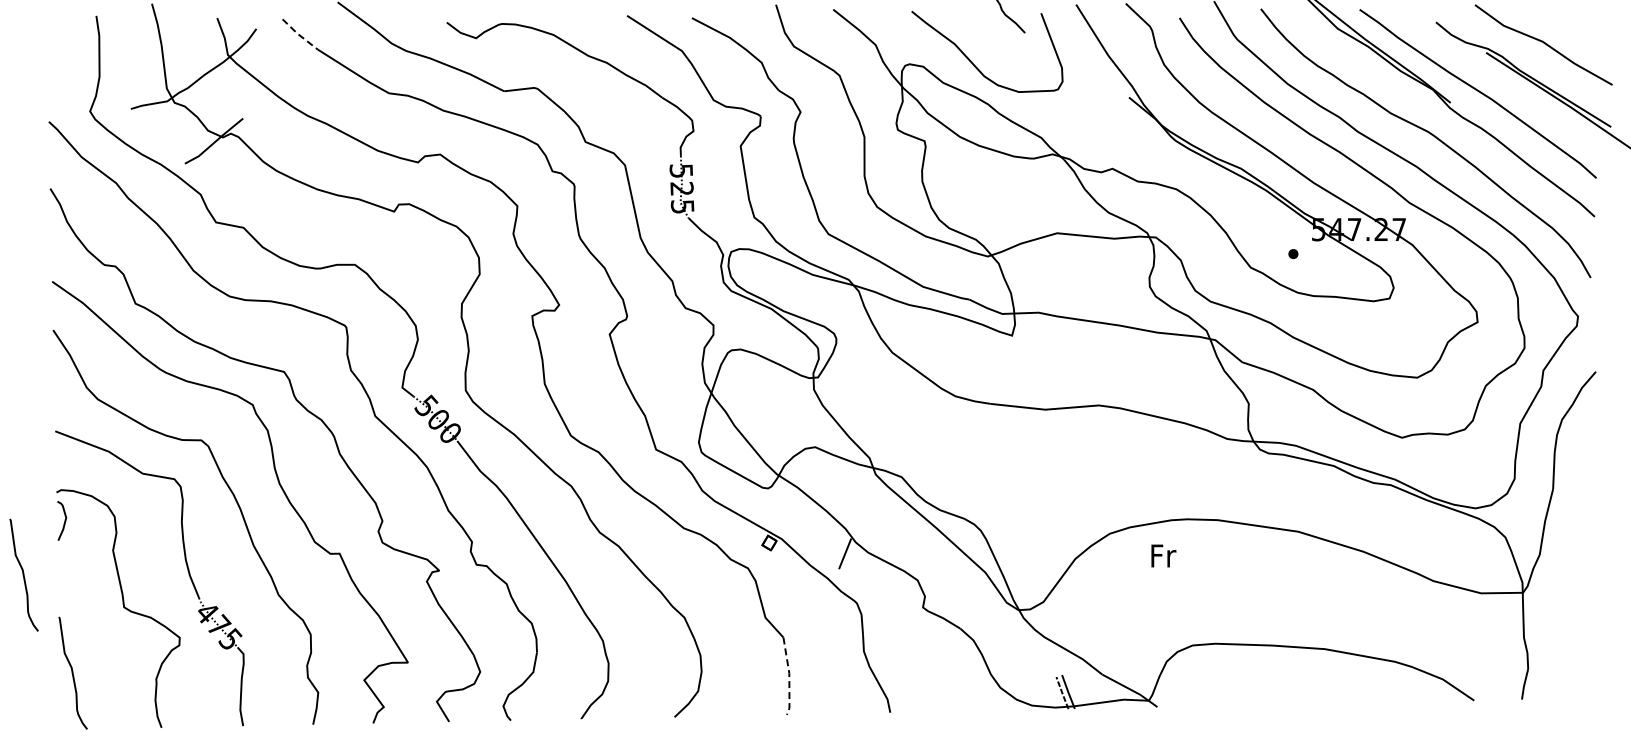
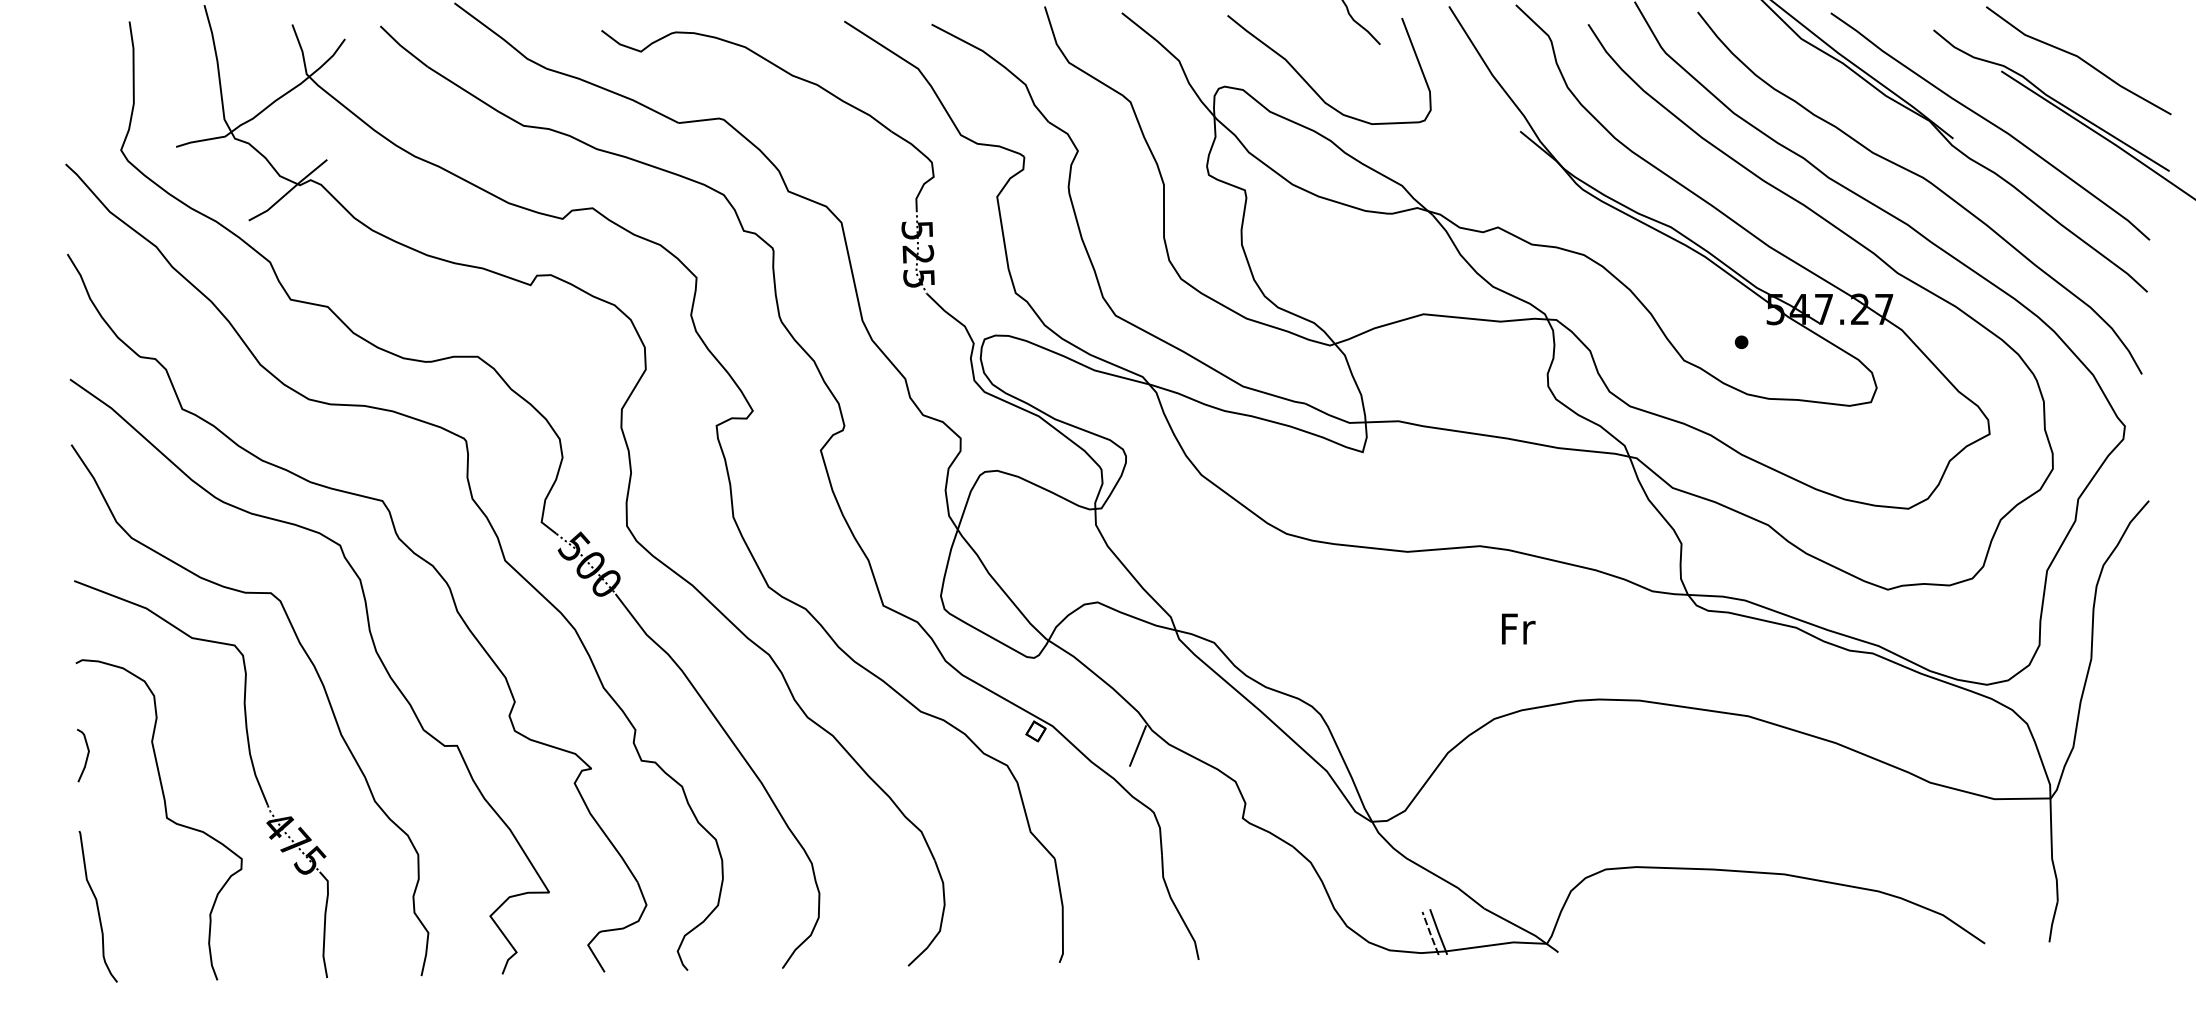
line: (299, 34) -> (403, 46), dashed -> solid
curve: (64, 520) -> (86, 754), moved
text: (1163, 555) -> (1518, 628), moved
curve: (23, 574) -> (31, 773), removed
line: (789, 676) -> (1062, 911), dashed -> solid

